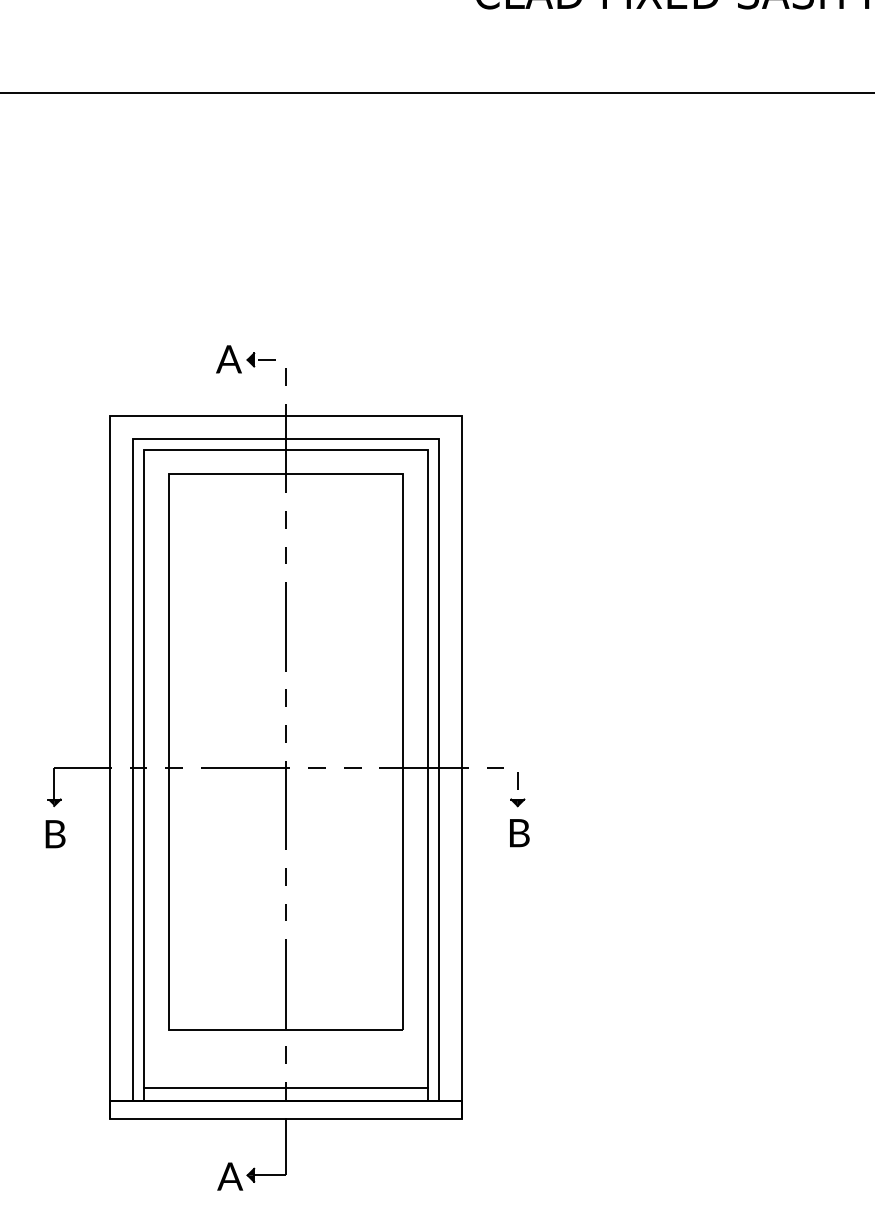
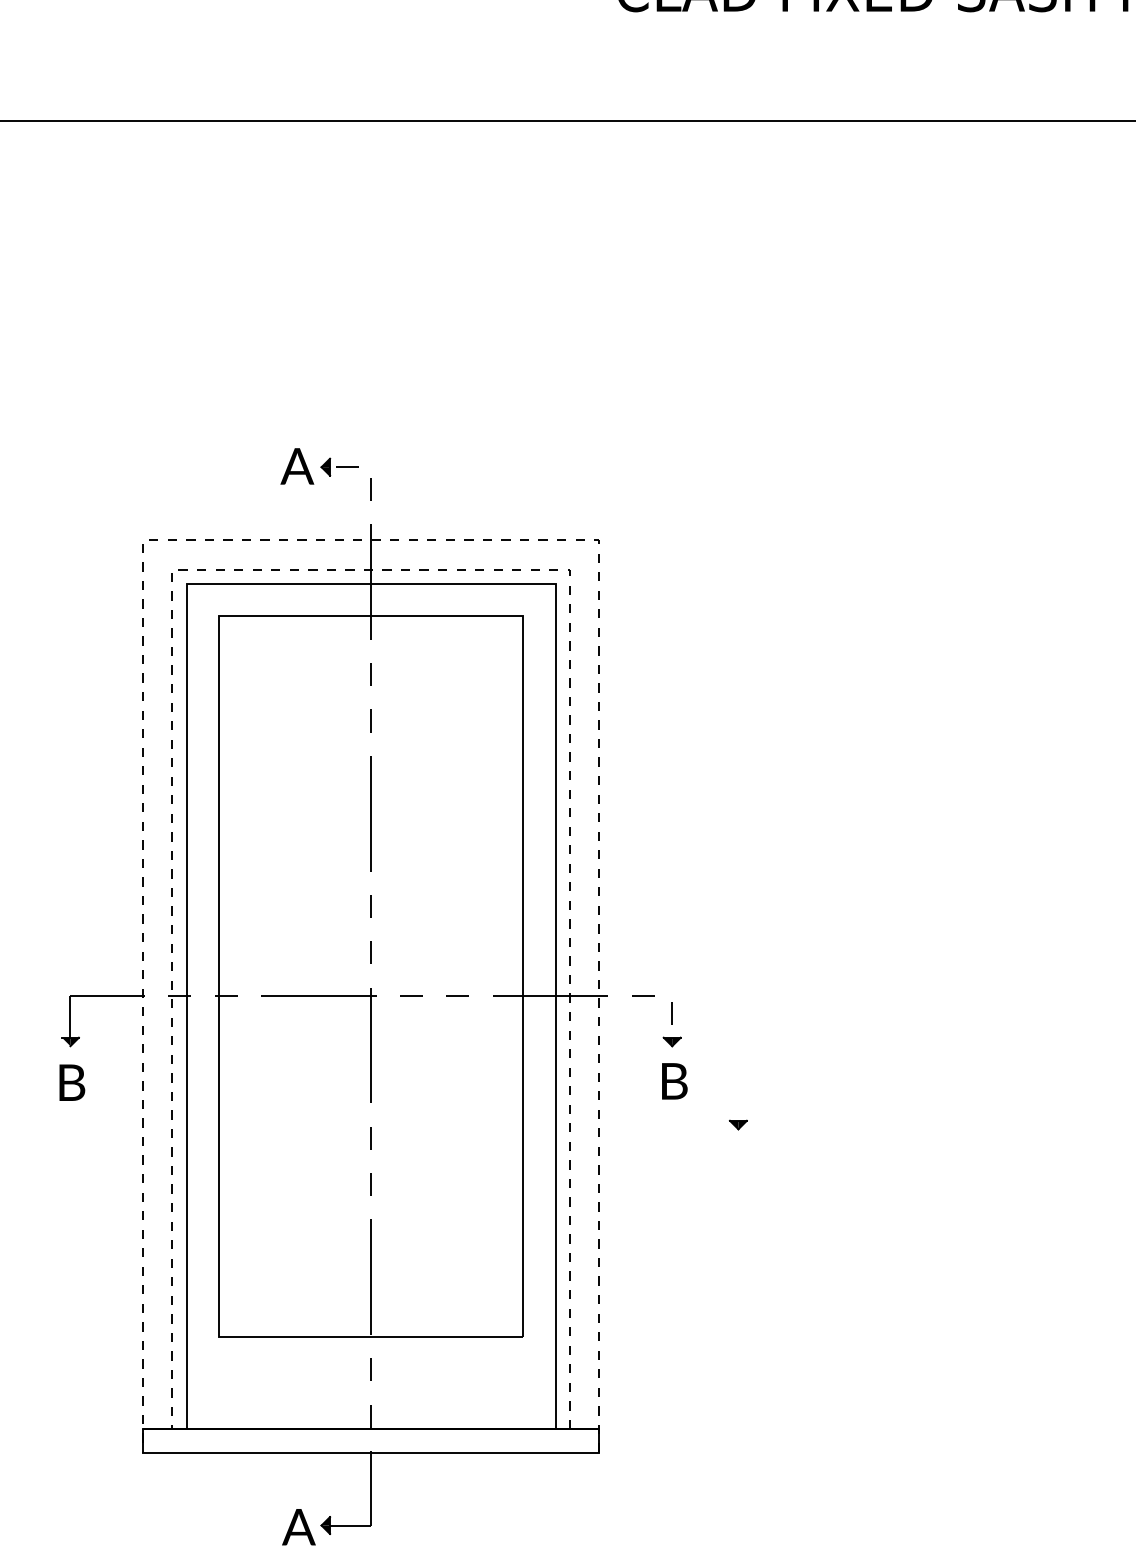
line: (285, 416) -> (370, 540), solid -> dashed
line: (285, 438) -> (370, 569), solid -> dashed
part: (568, 866) -> (738, 1124), added
line: (285, 1088) -> (370, 1412), removed

